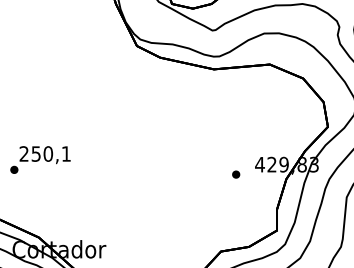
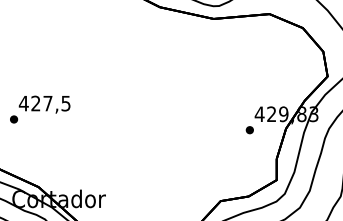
text: (44, 153) -> (44, 103), 250,1 -> 427,5
part: (236, 174) -> (250, 130), moved

